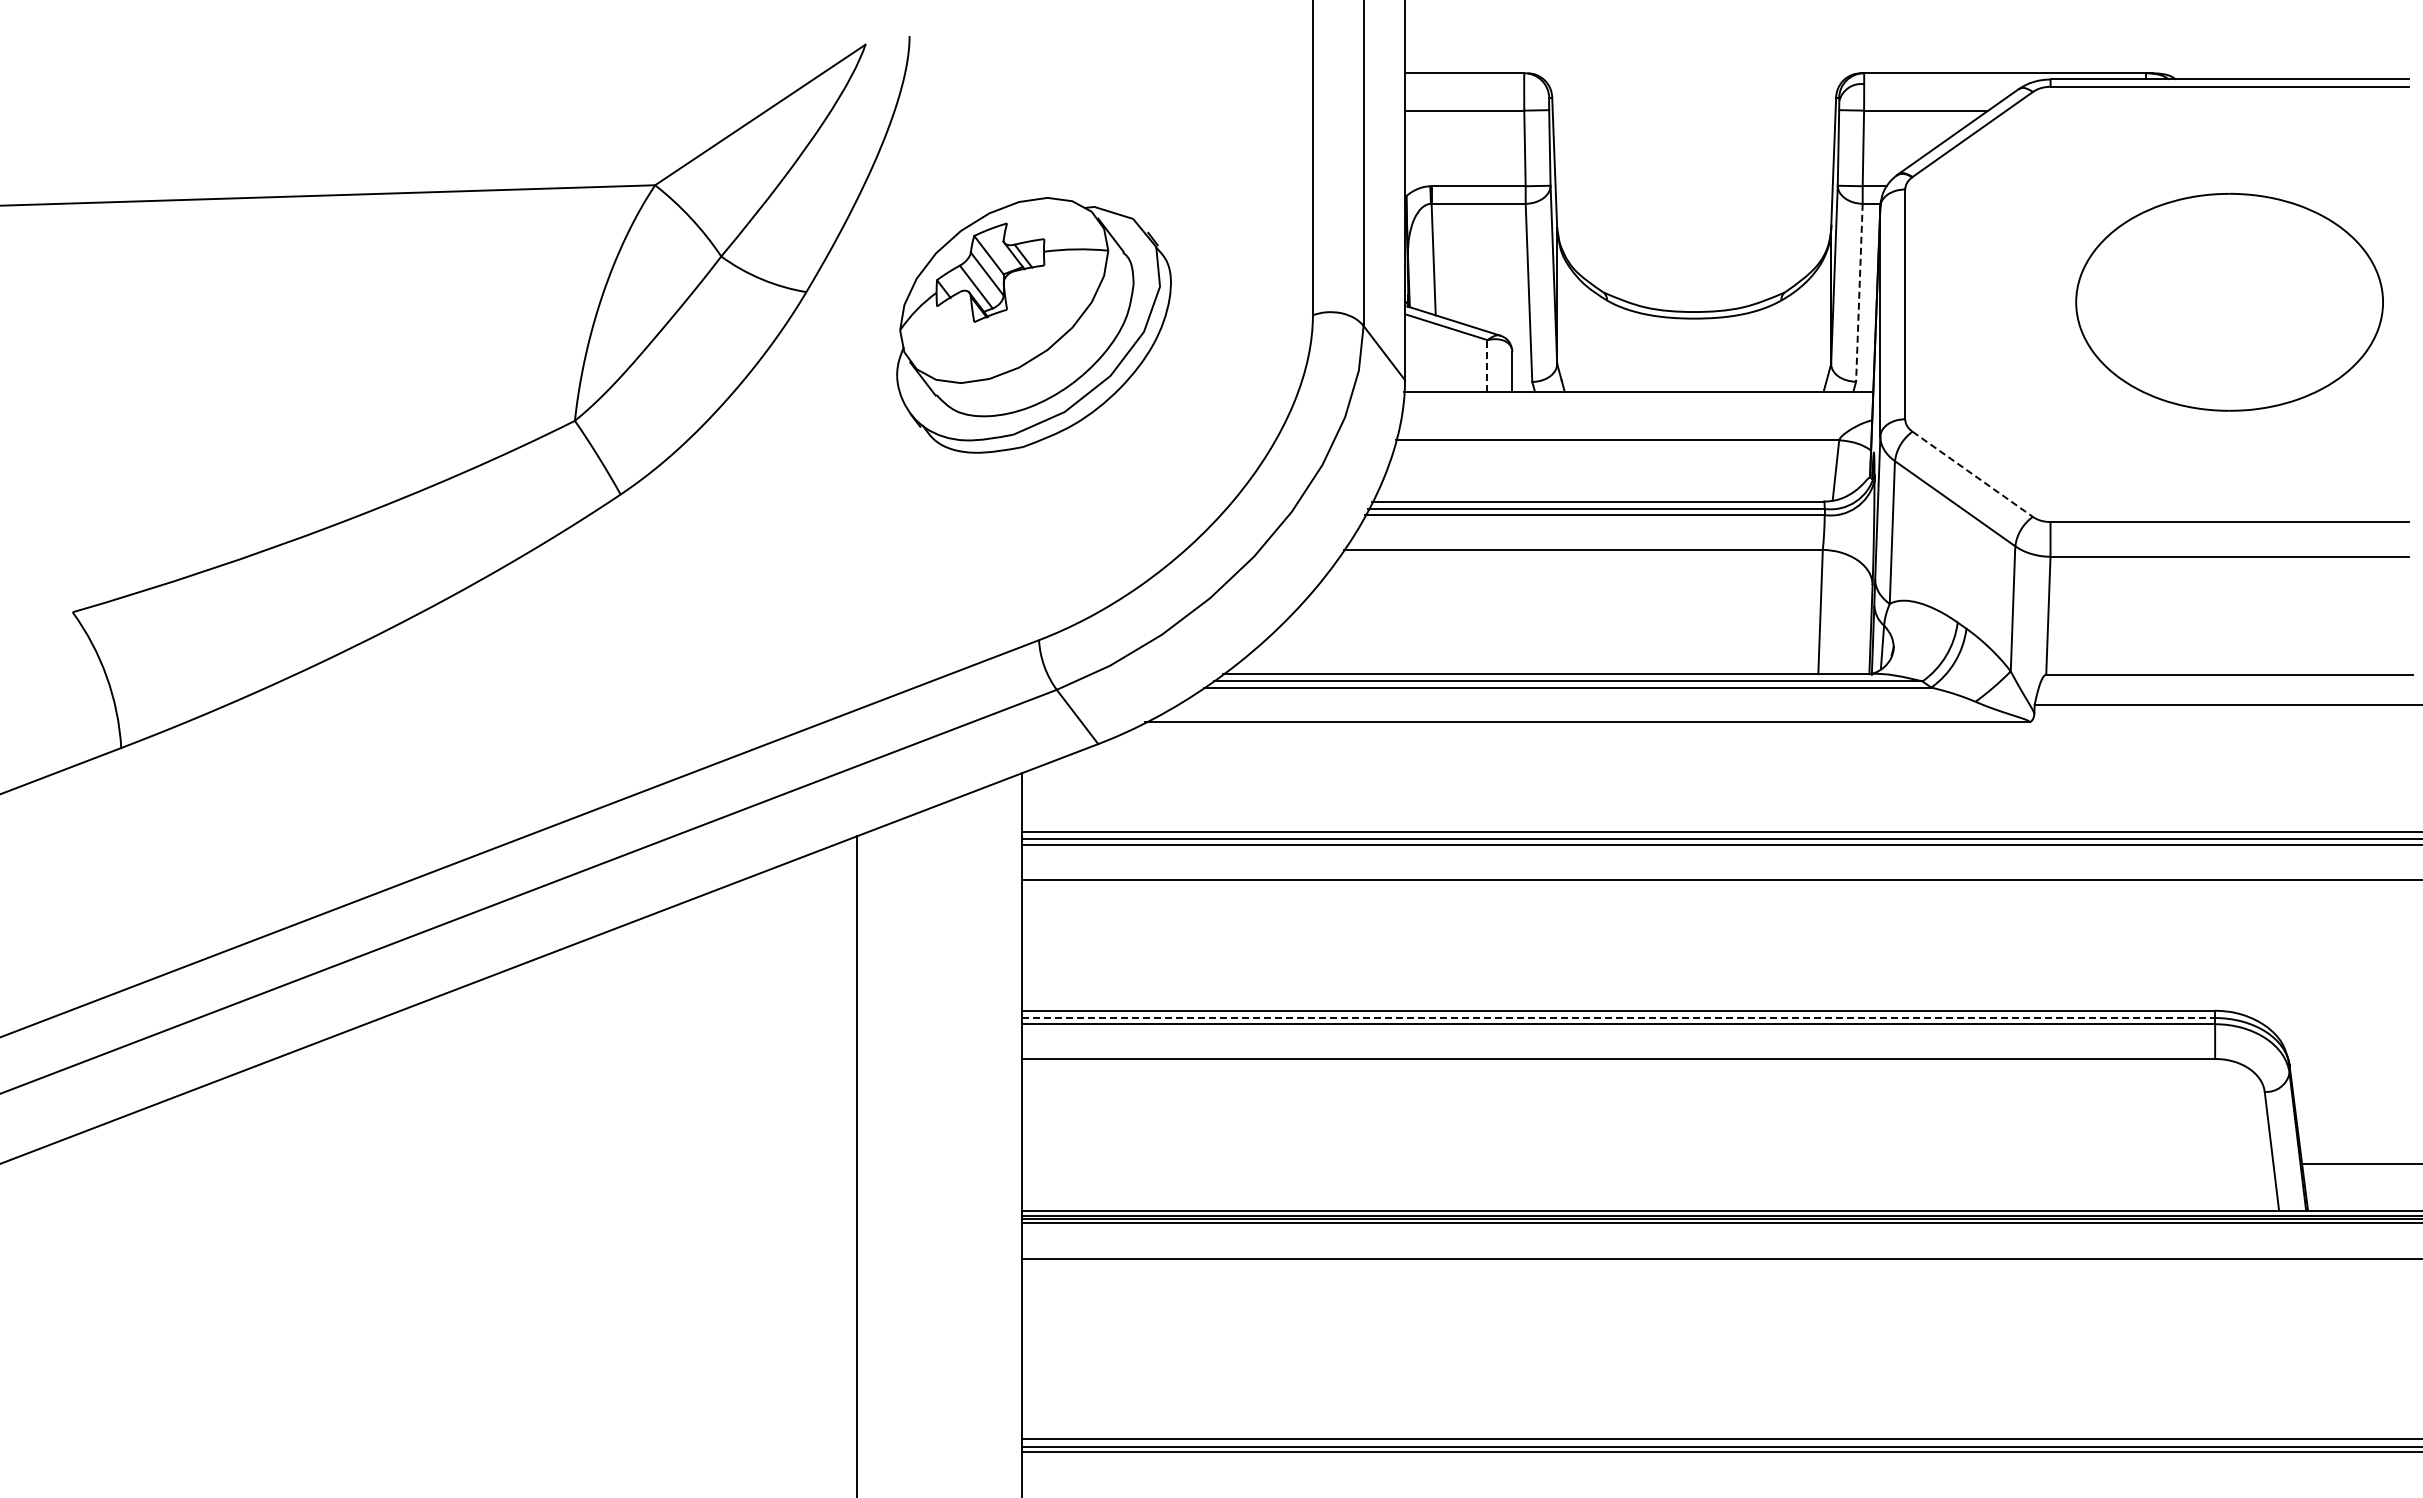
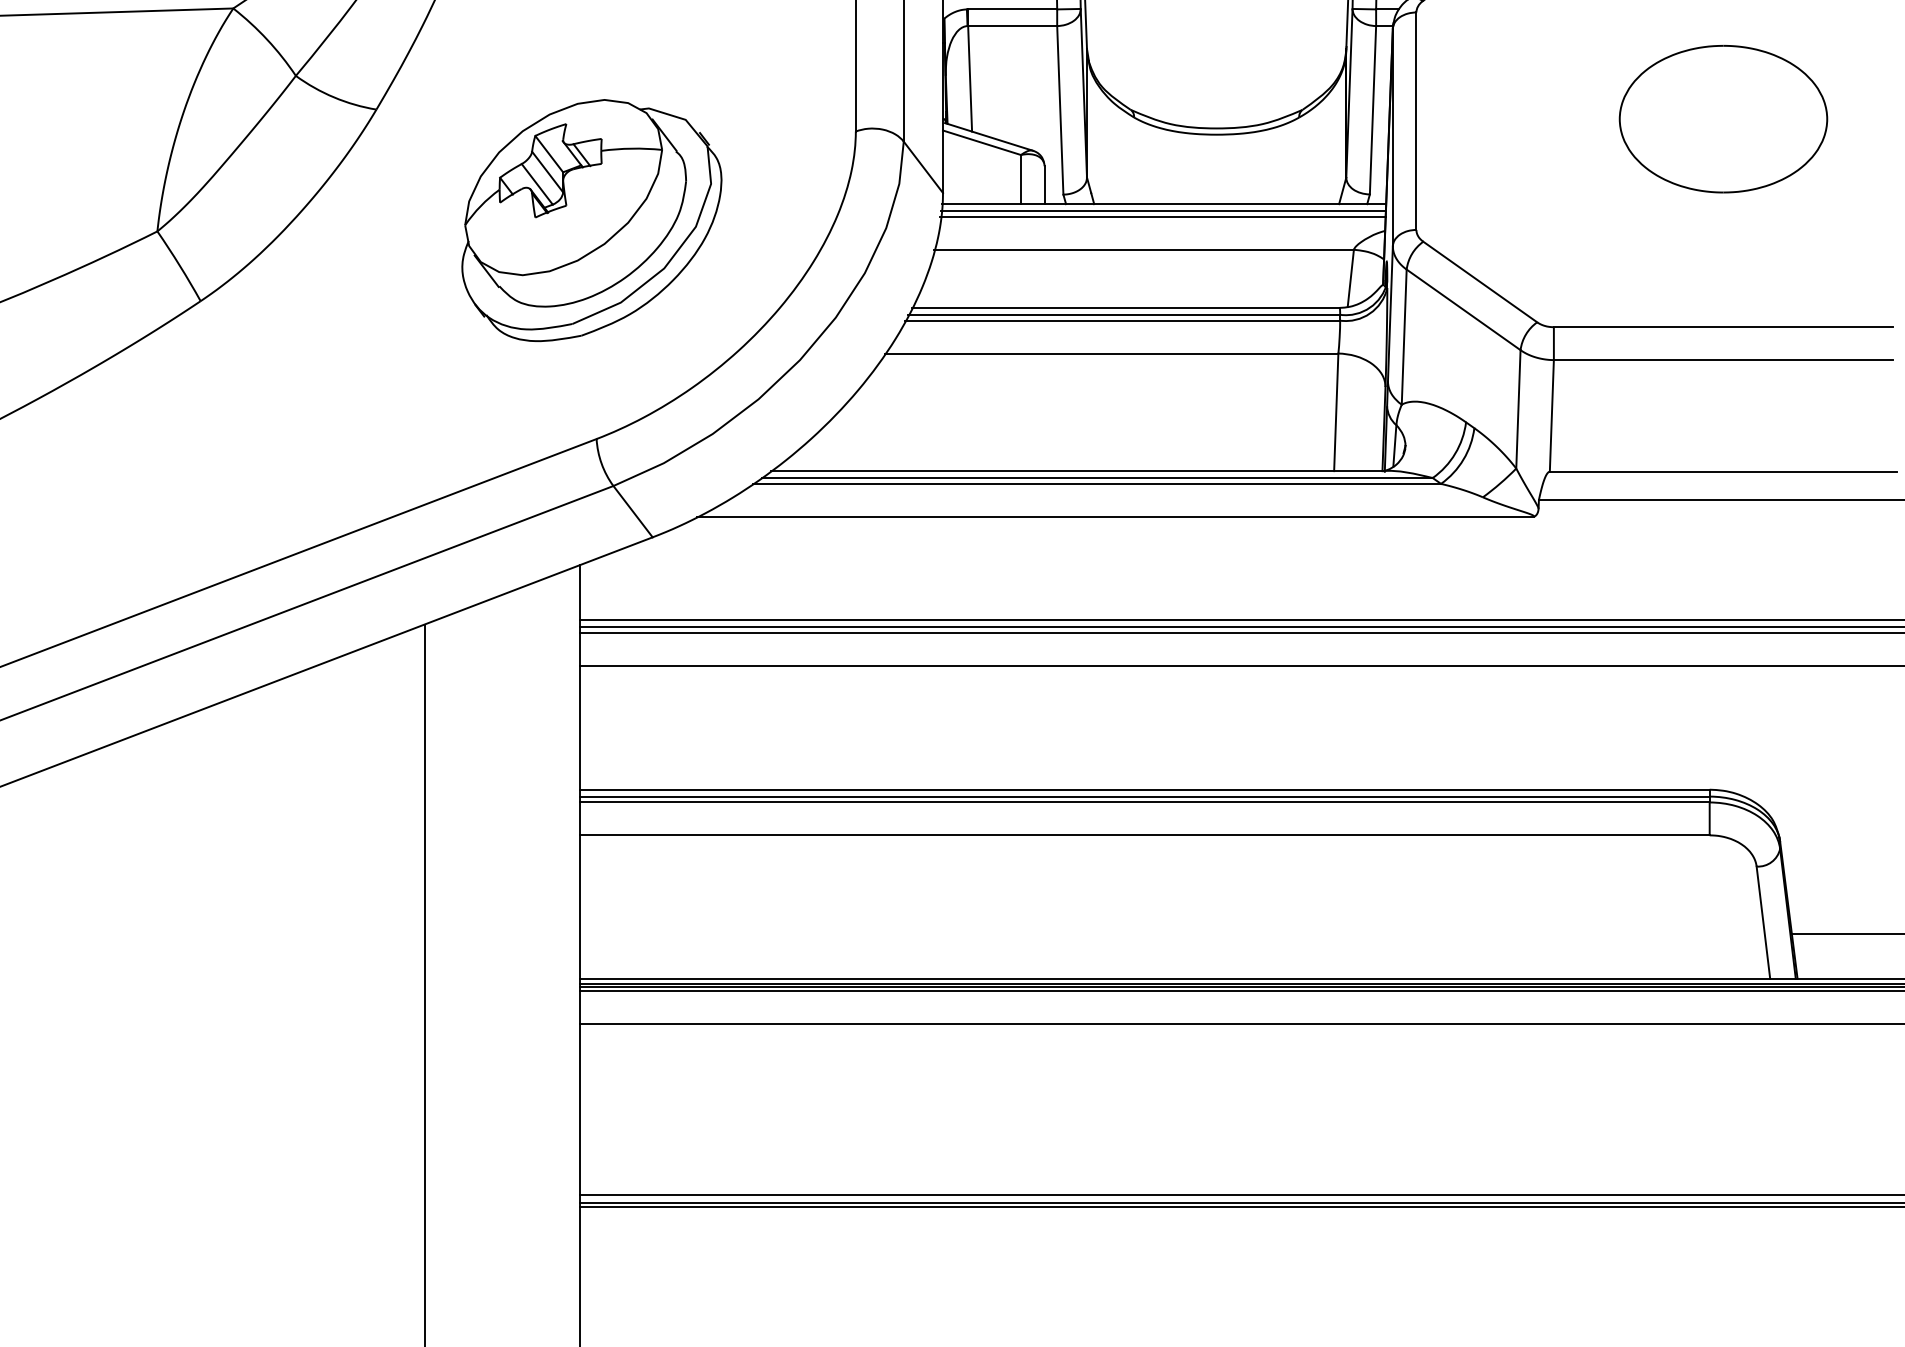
line: (1859, 293) -> (1373, 110), dashed -> solid
part: (2229, 301) -> (1723, 118), size x0.71
part: (1033, 325) -> (591, 220), moved
line: (1487, 366) -> (1021, 179), dashed -> solid
line: (1637, 399) -> (1163, 211), added
line: (1637, 405) -> (1163, 216), added
line: (1972, 474) -> (1480, 282), dashed -> solid
line: (1618, 1018) -> (1145, 797), dashed -> solid

